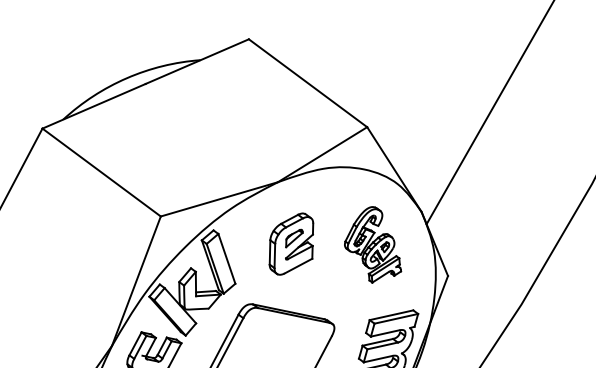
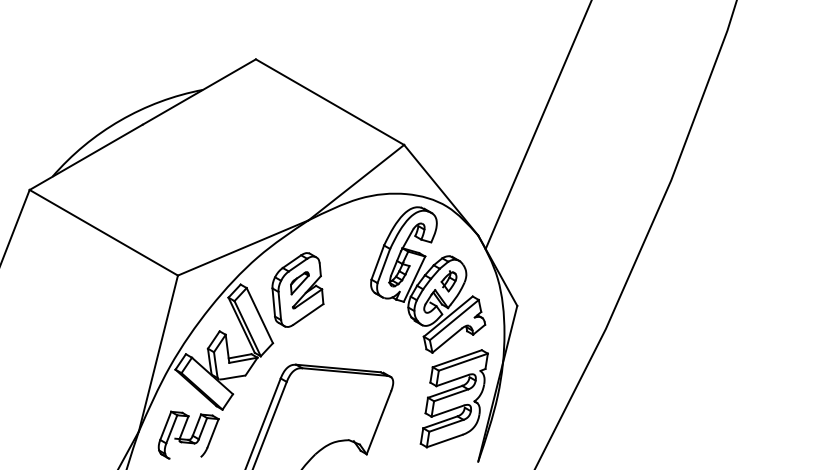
part: (291, 243) -> (297, 289), moved
part: (374, 244) -> (428, 279), size x1.67

